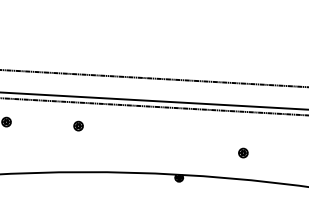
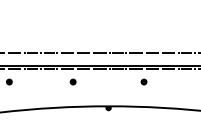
part: (77, 125) -> (72, 81), moved
part: (242, 152) -> (143, 81), moved

